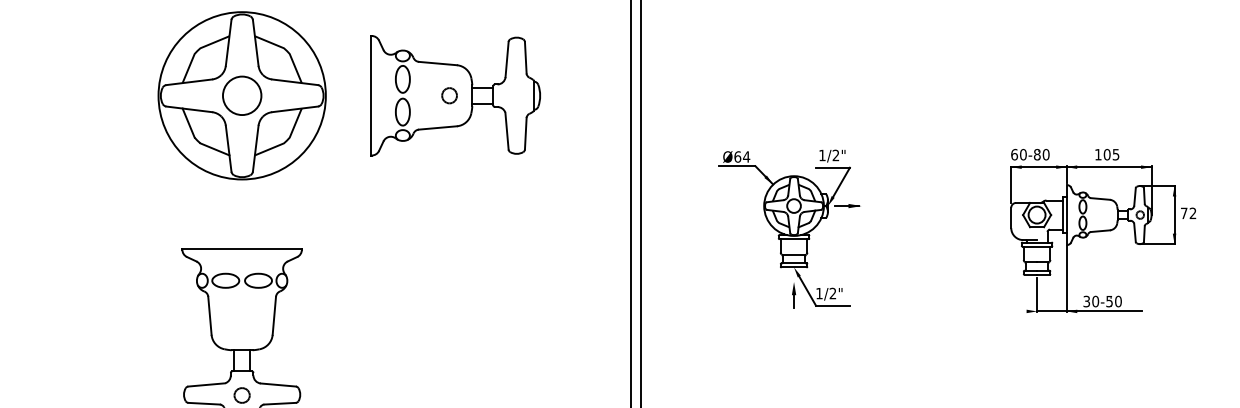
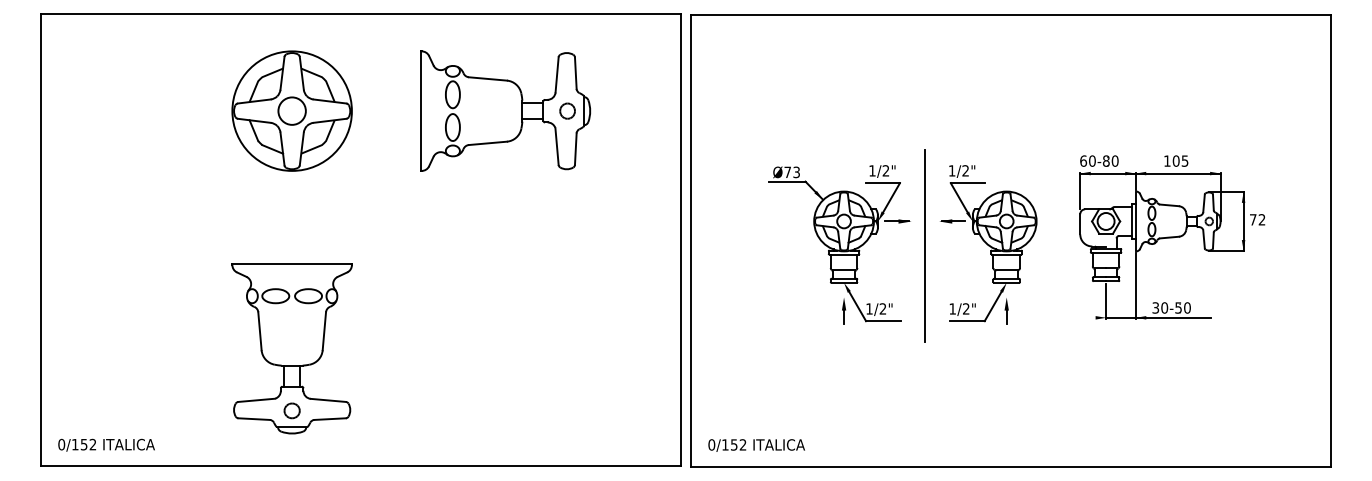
part: (241, 95) -> (291, 110), size x0.71
part: (449, 95) -> (567, 110), moved
text: (742, 157) -> (792, 172), Ø64 -> Ø73
part: (938, 229) -> (988, 244), added
line: (875, 231) -> (925, 246), added
part: (1103, 231) -> (1172, 237), moved

